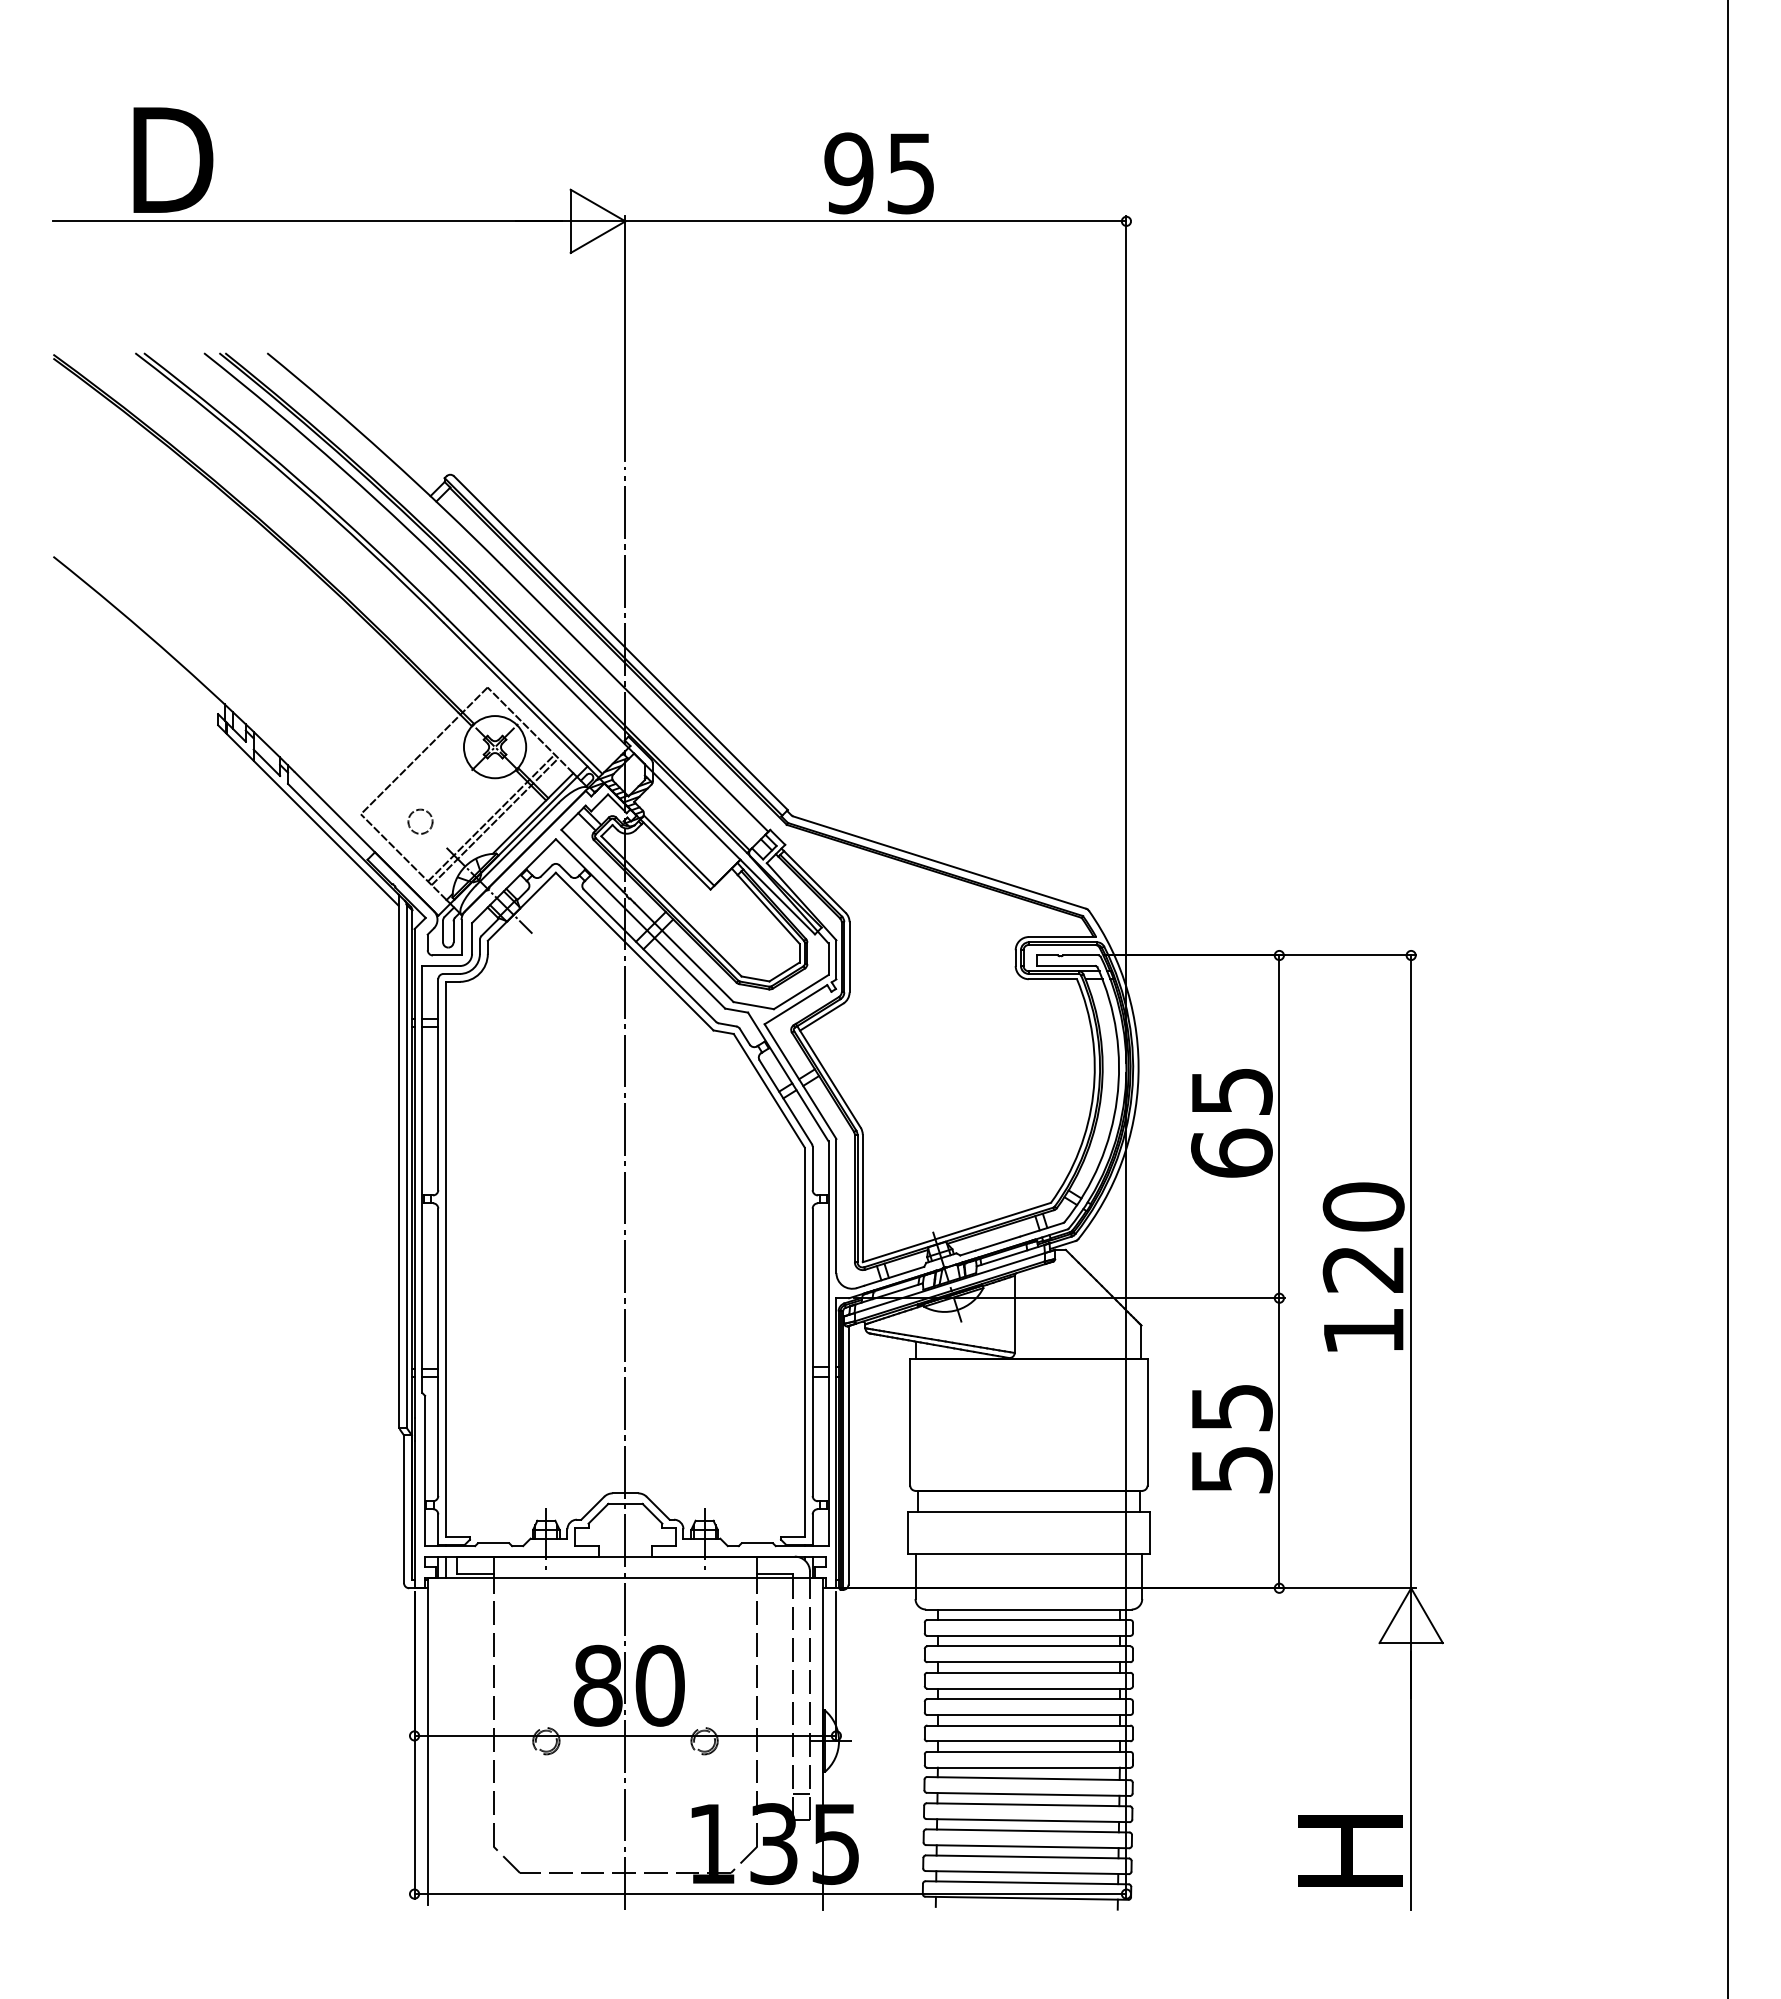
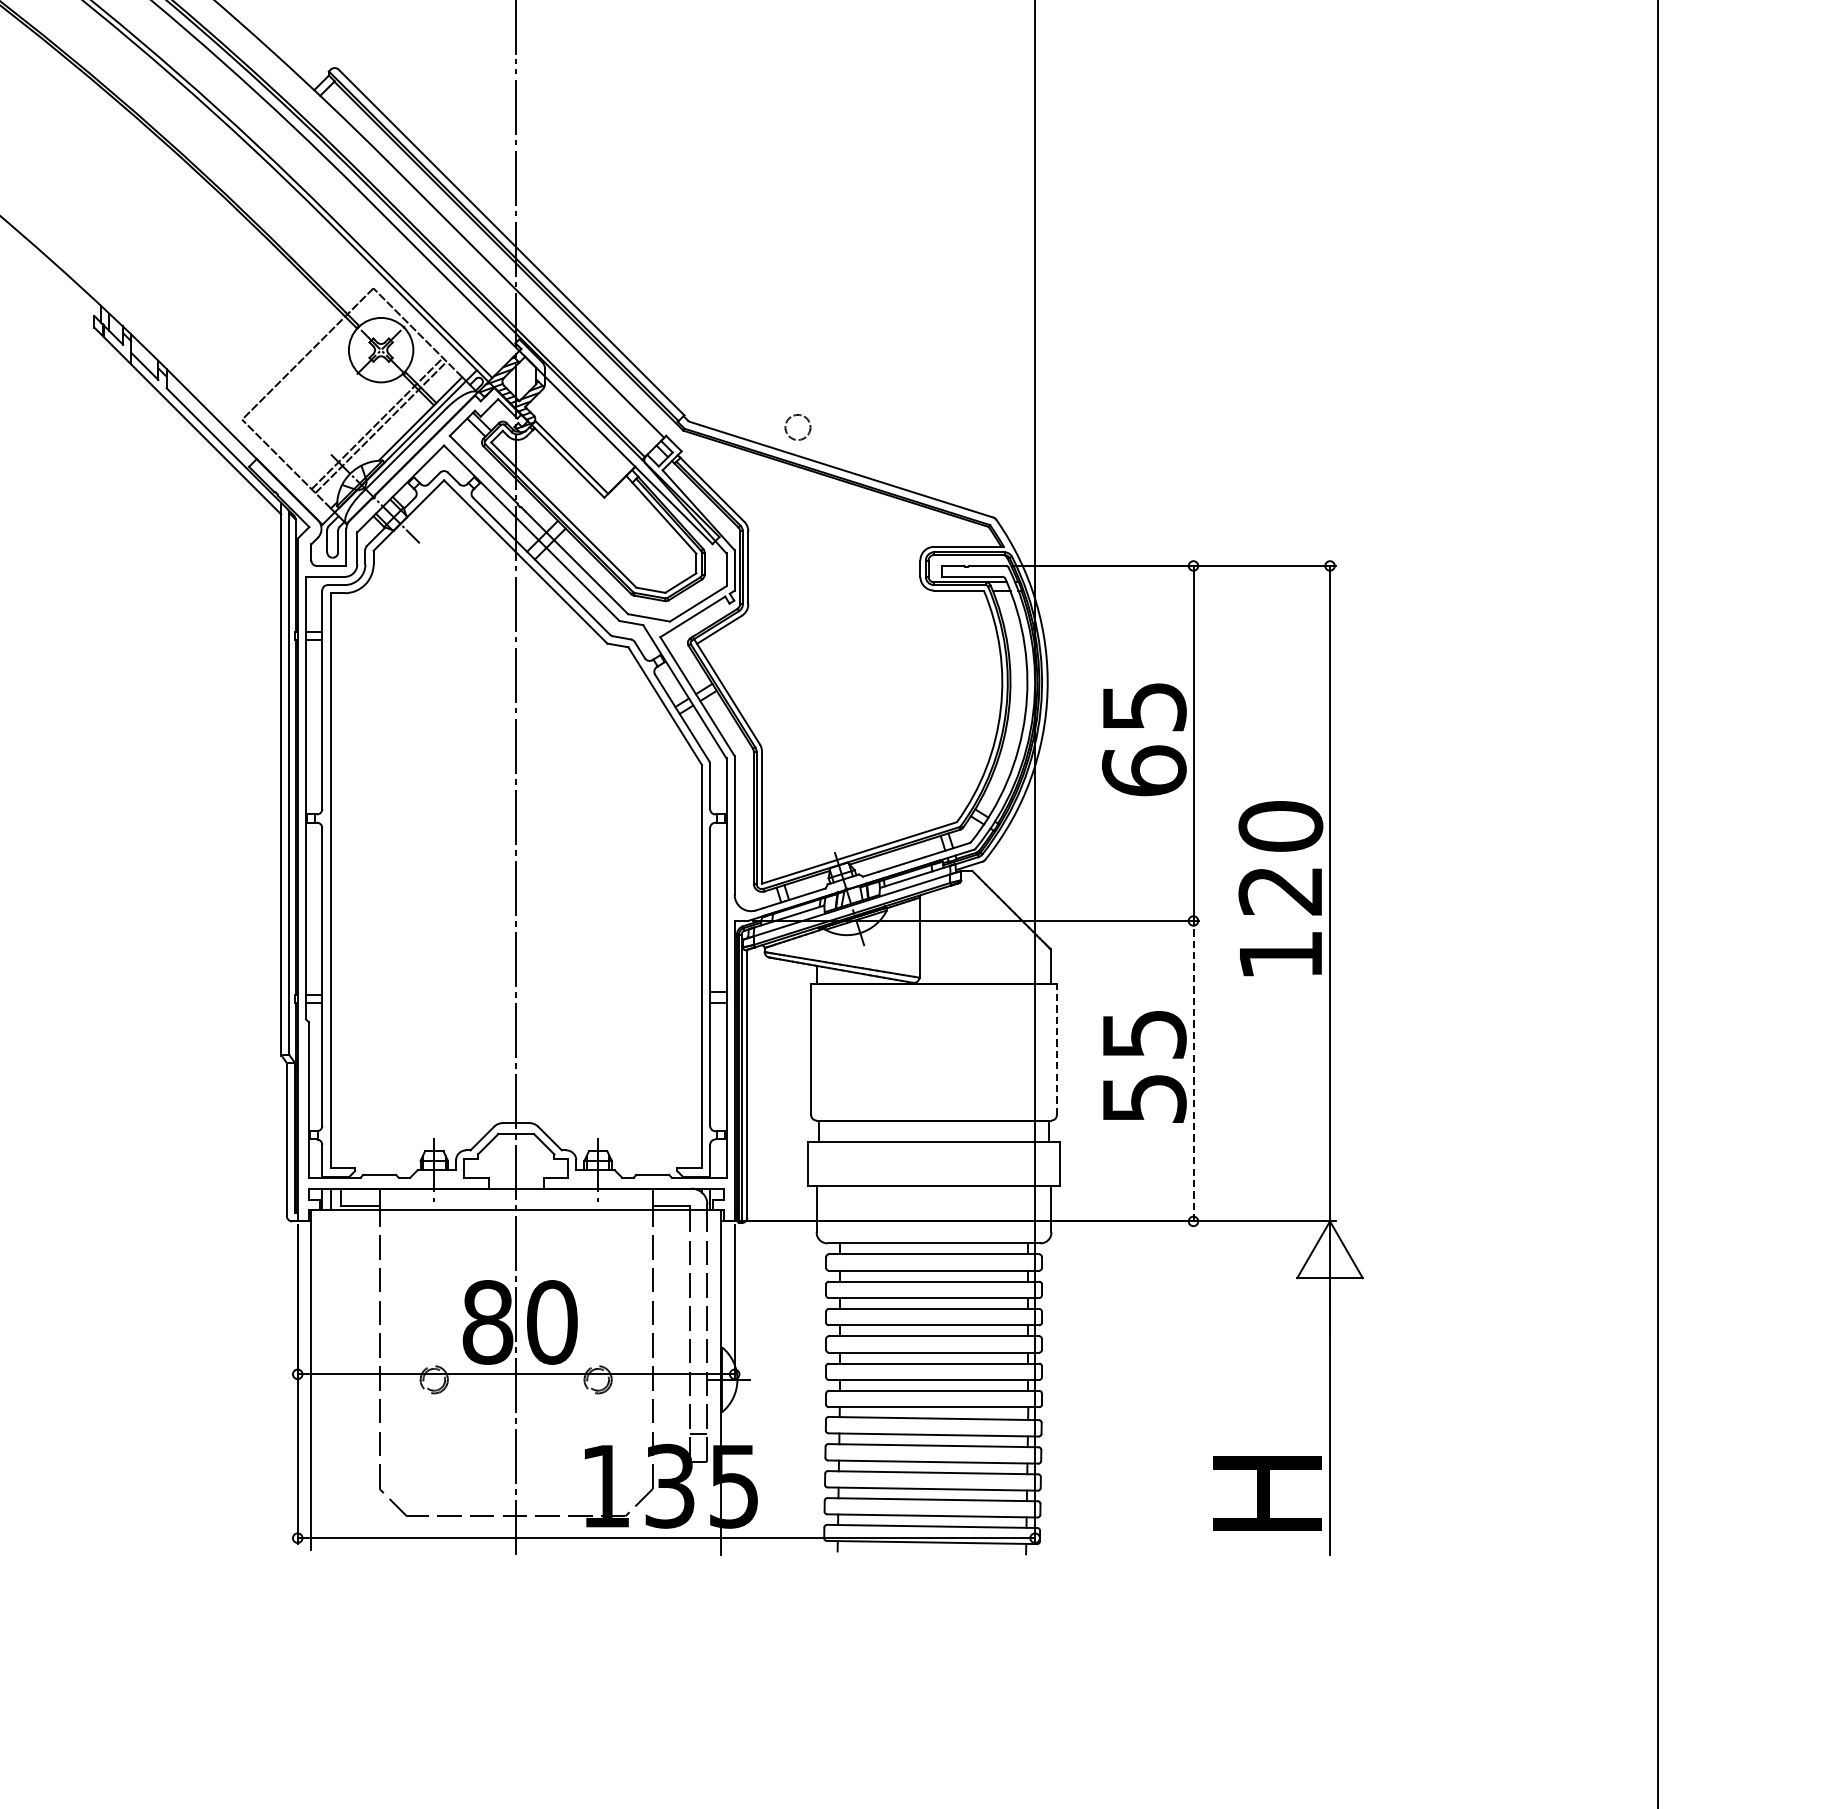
circle: (420, 821) -> (797, 427), moved
line: (1147, 1421) -> (1056, 1048), solid -> dashed
line: (1279, 1442) -> (1193, 1070), solid -> dashed

